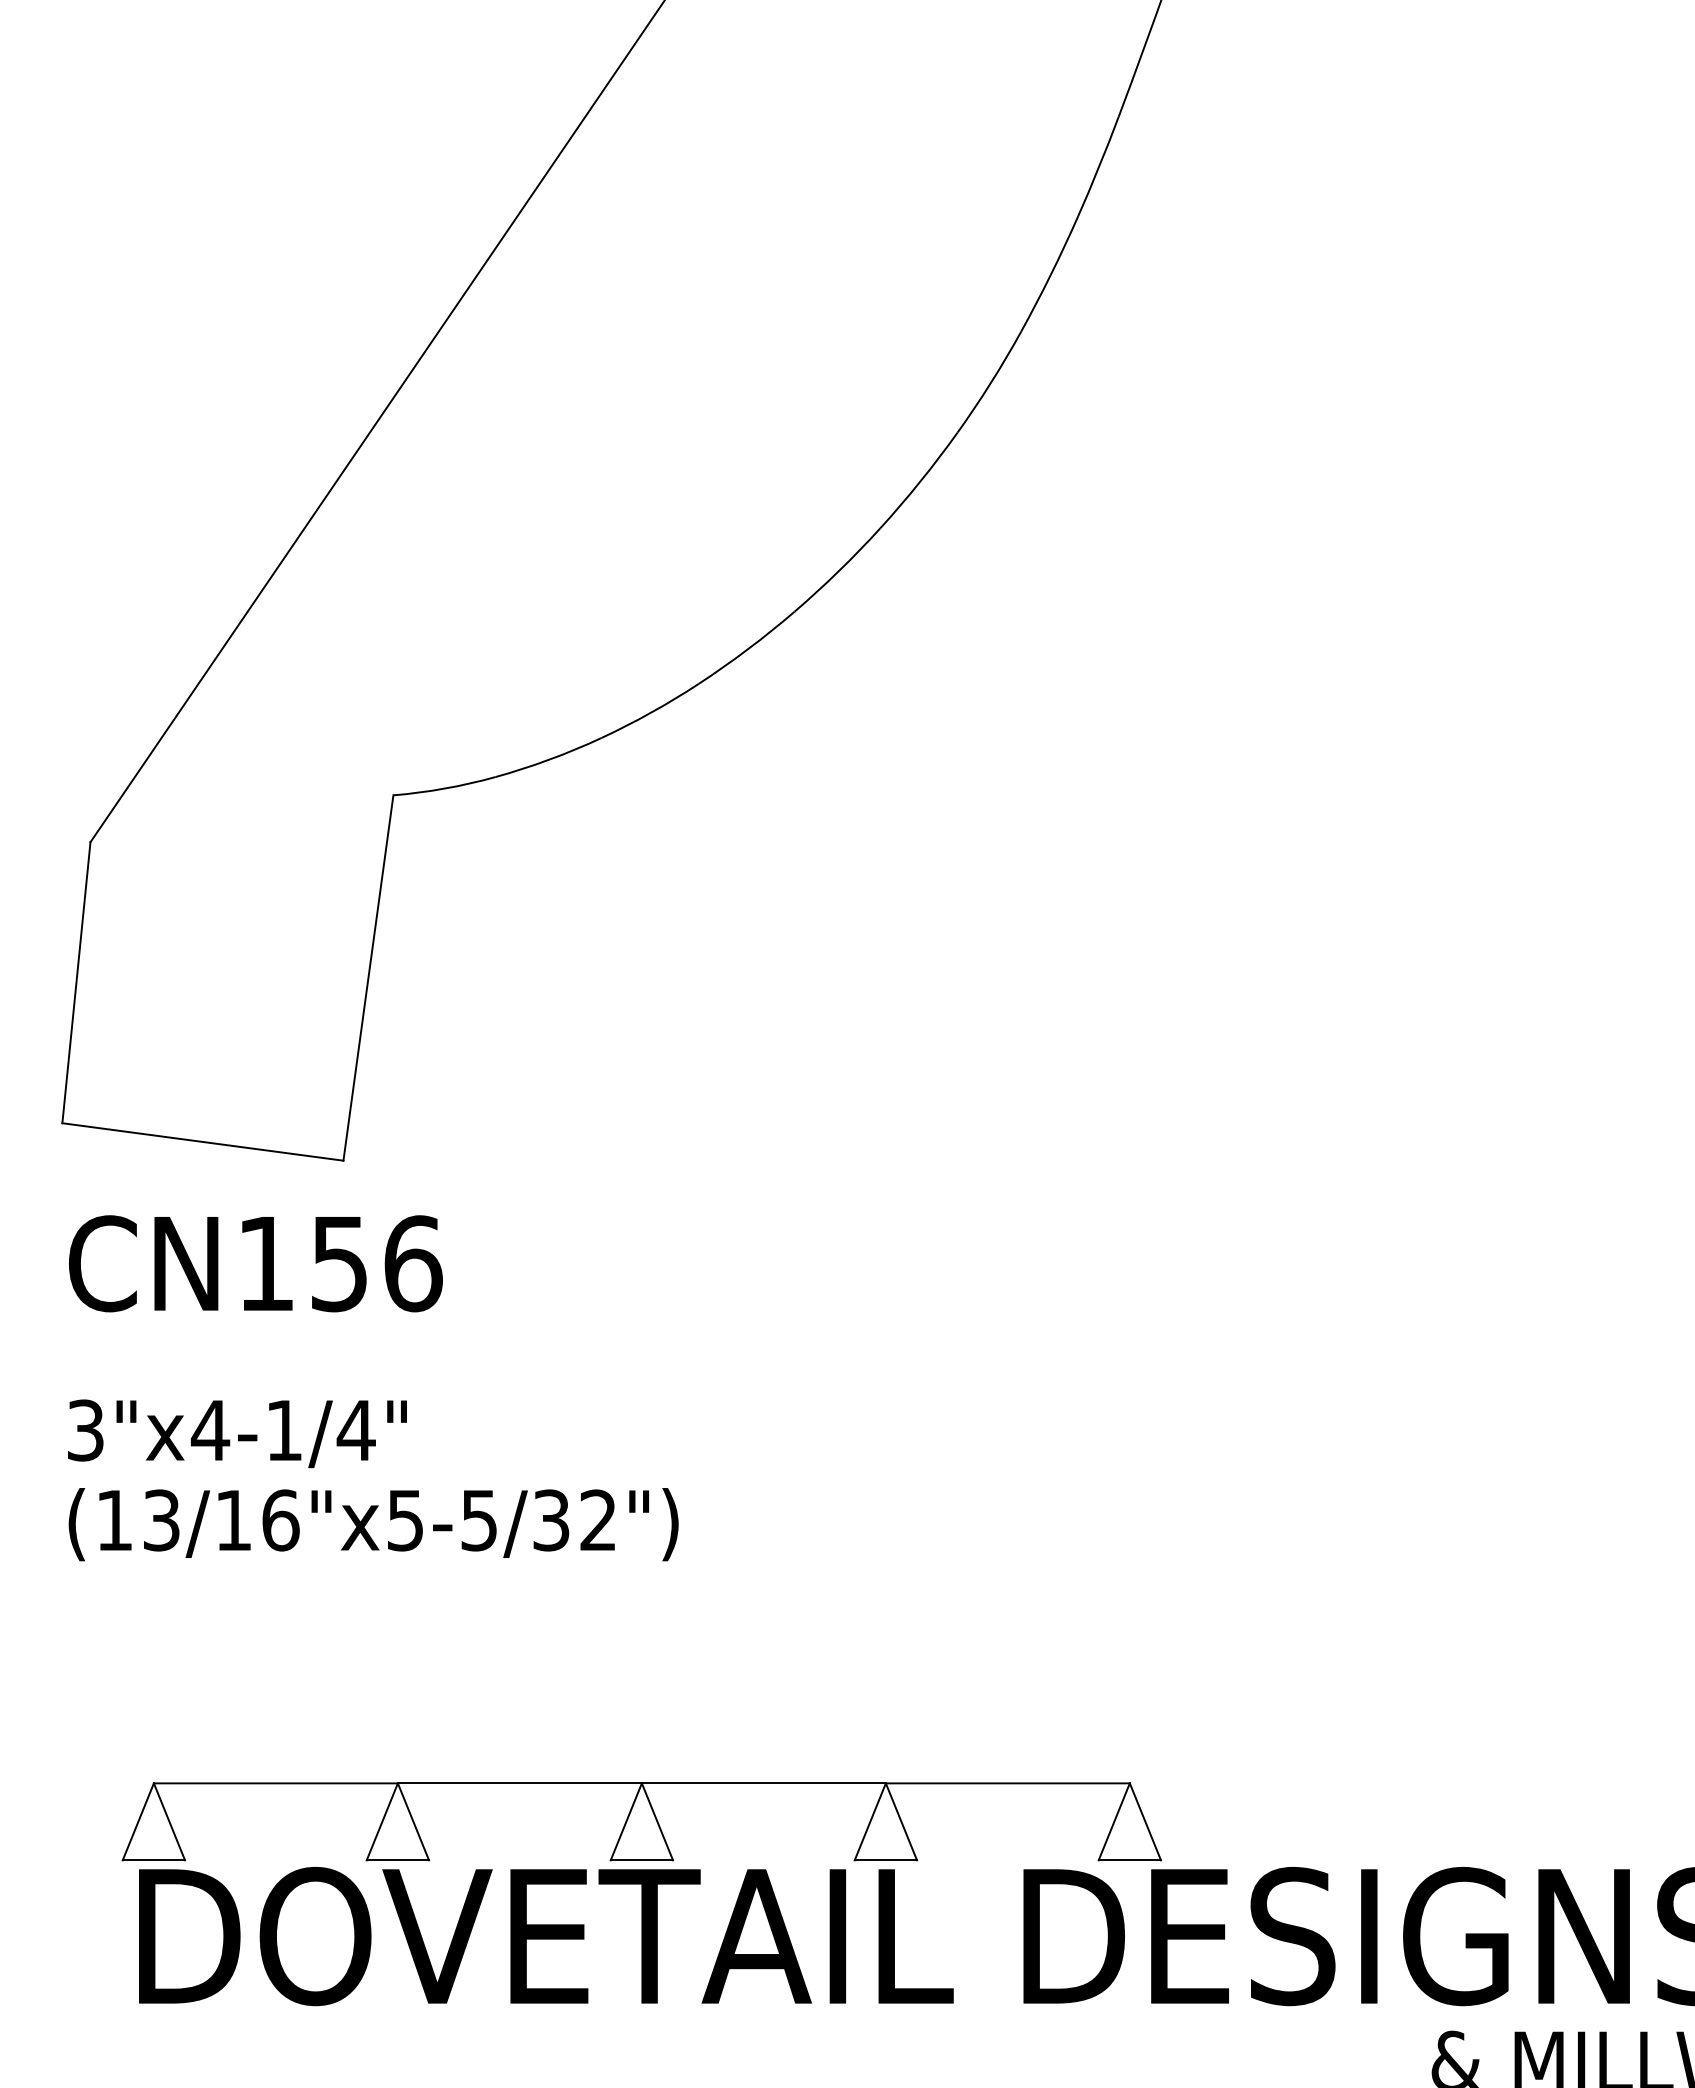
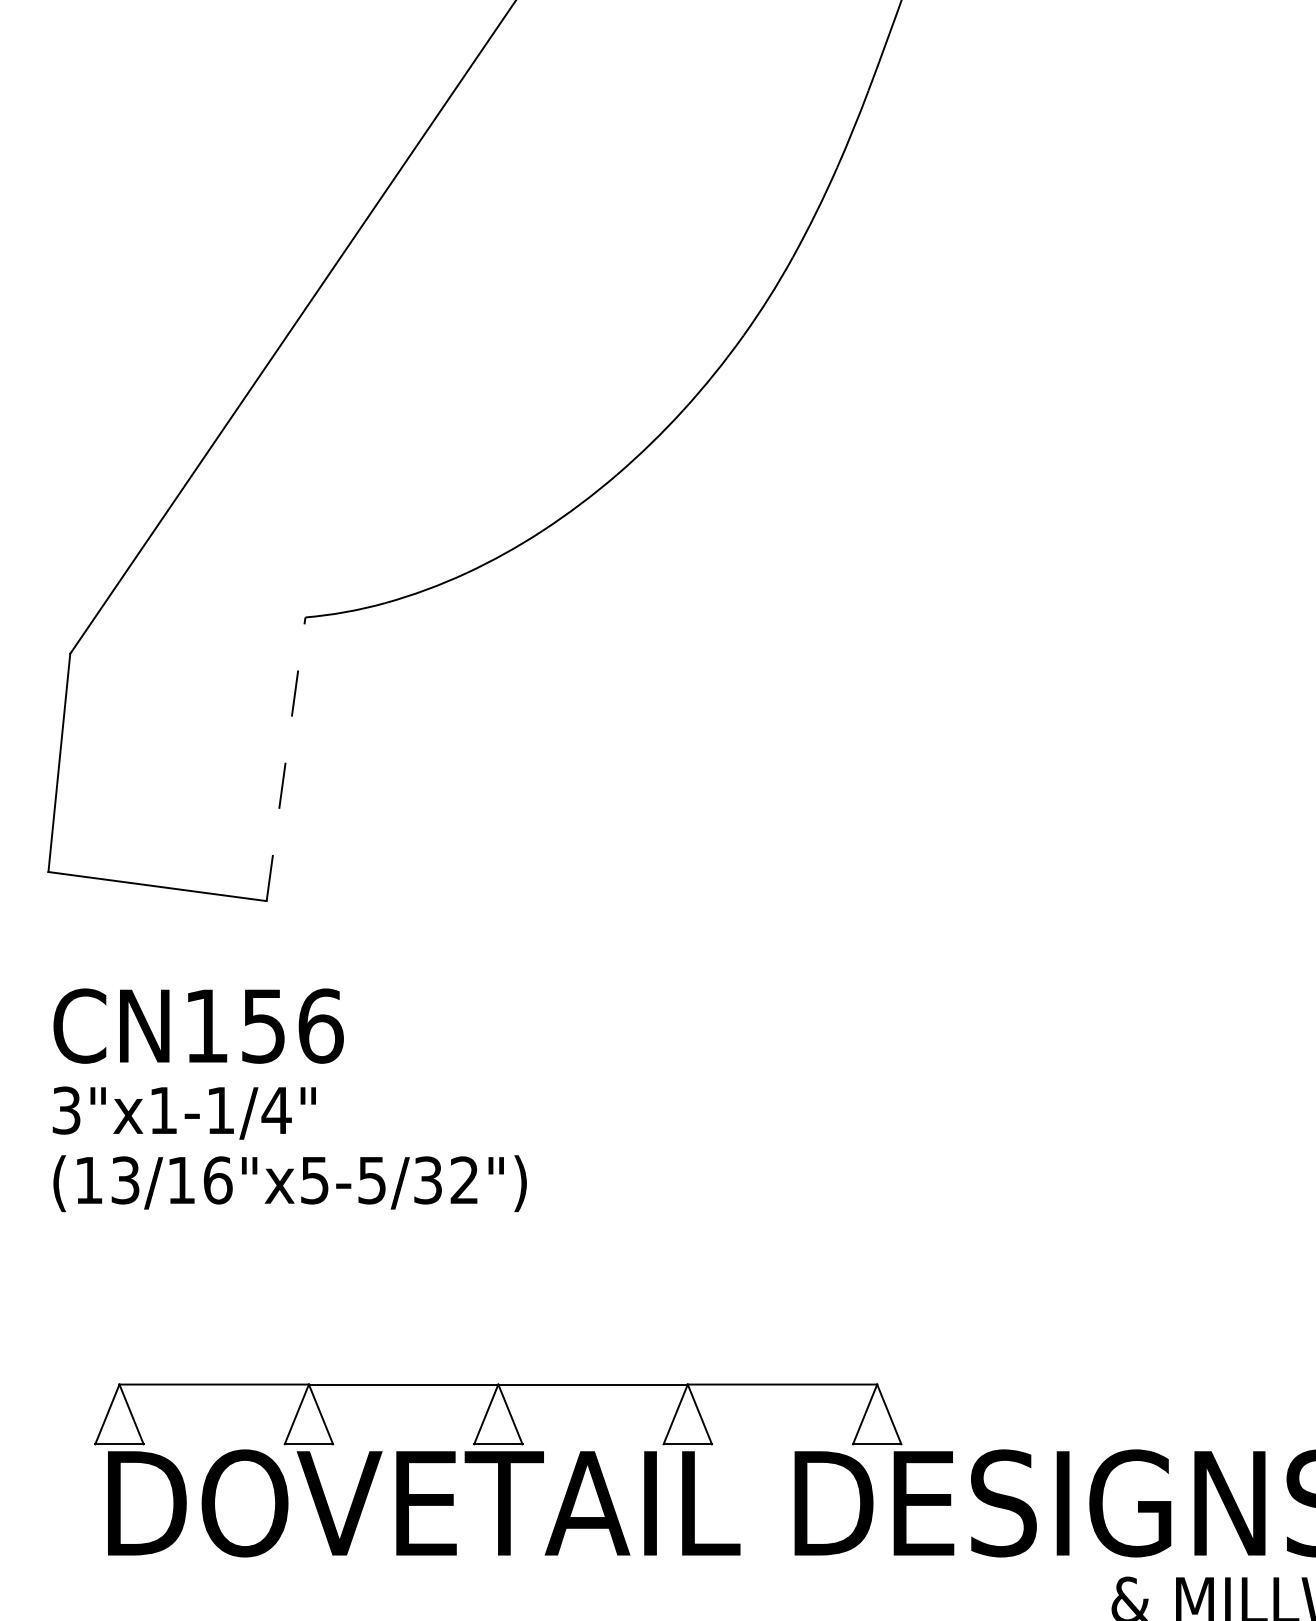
line: (369, 977) -> (286, 758), solid -> dashed
text: (255, 1262) -> (198, 1025), moved
text: (210, 1430) -> (163, 1110), 3"x4-1/4" -> 3"x1-1/4"

